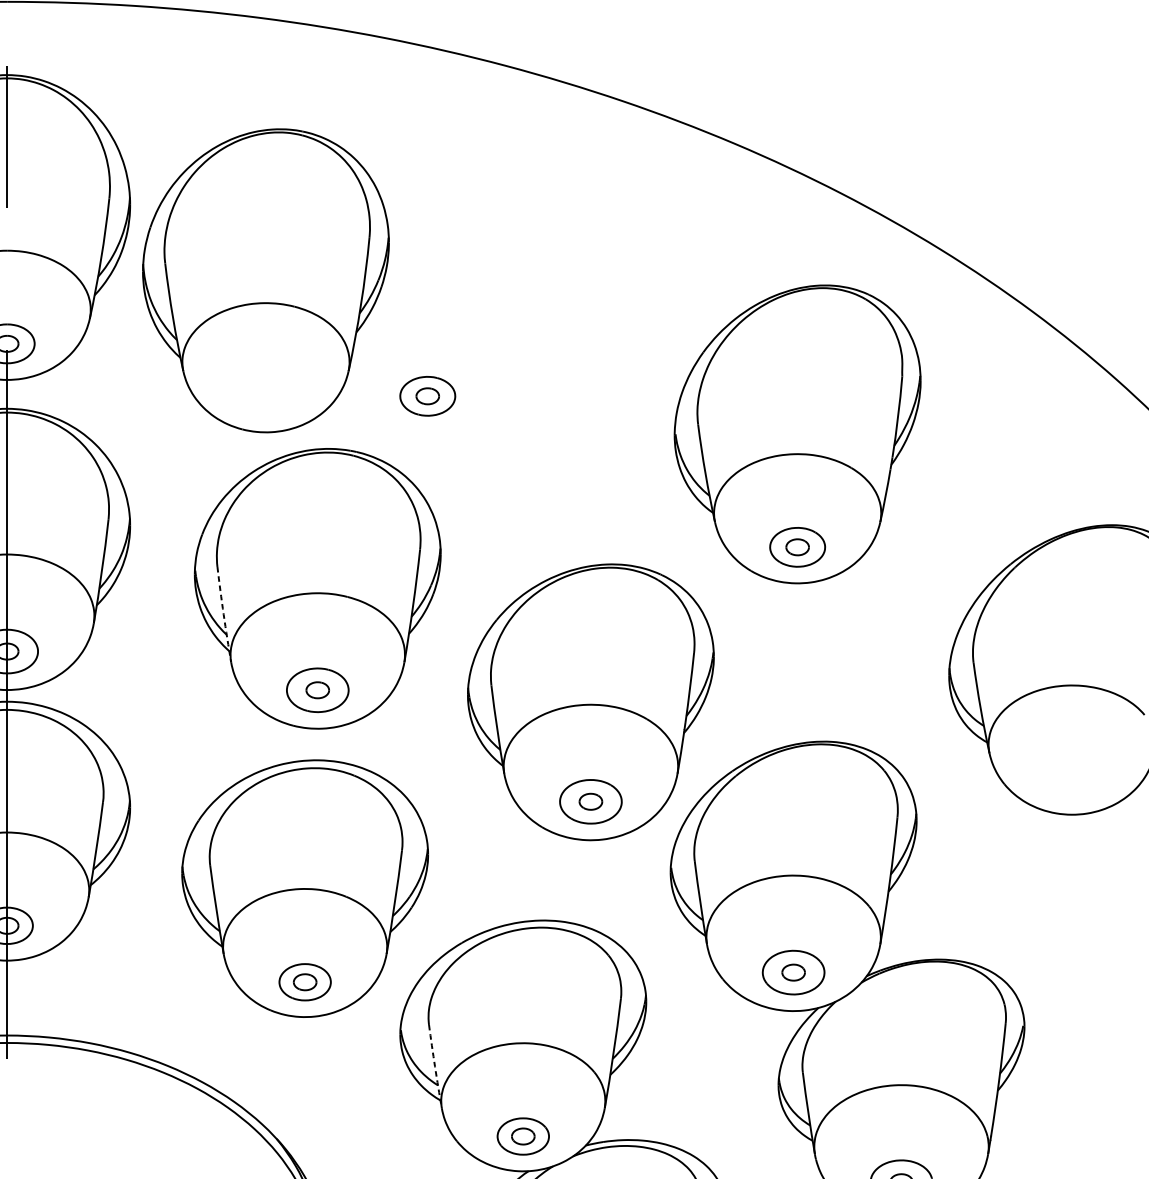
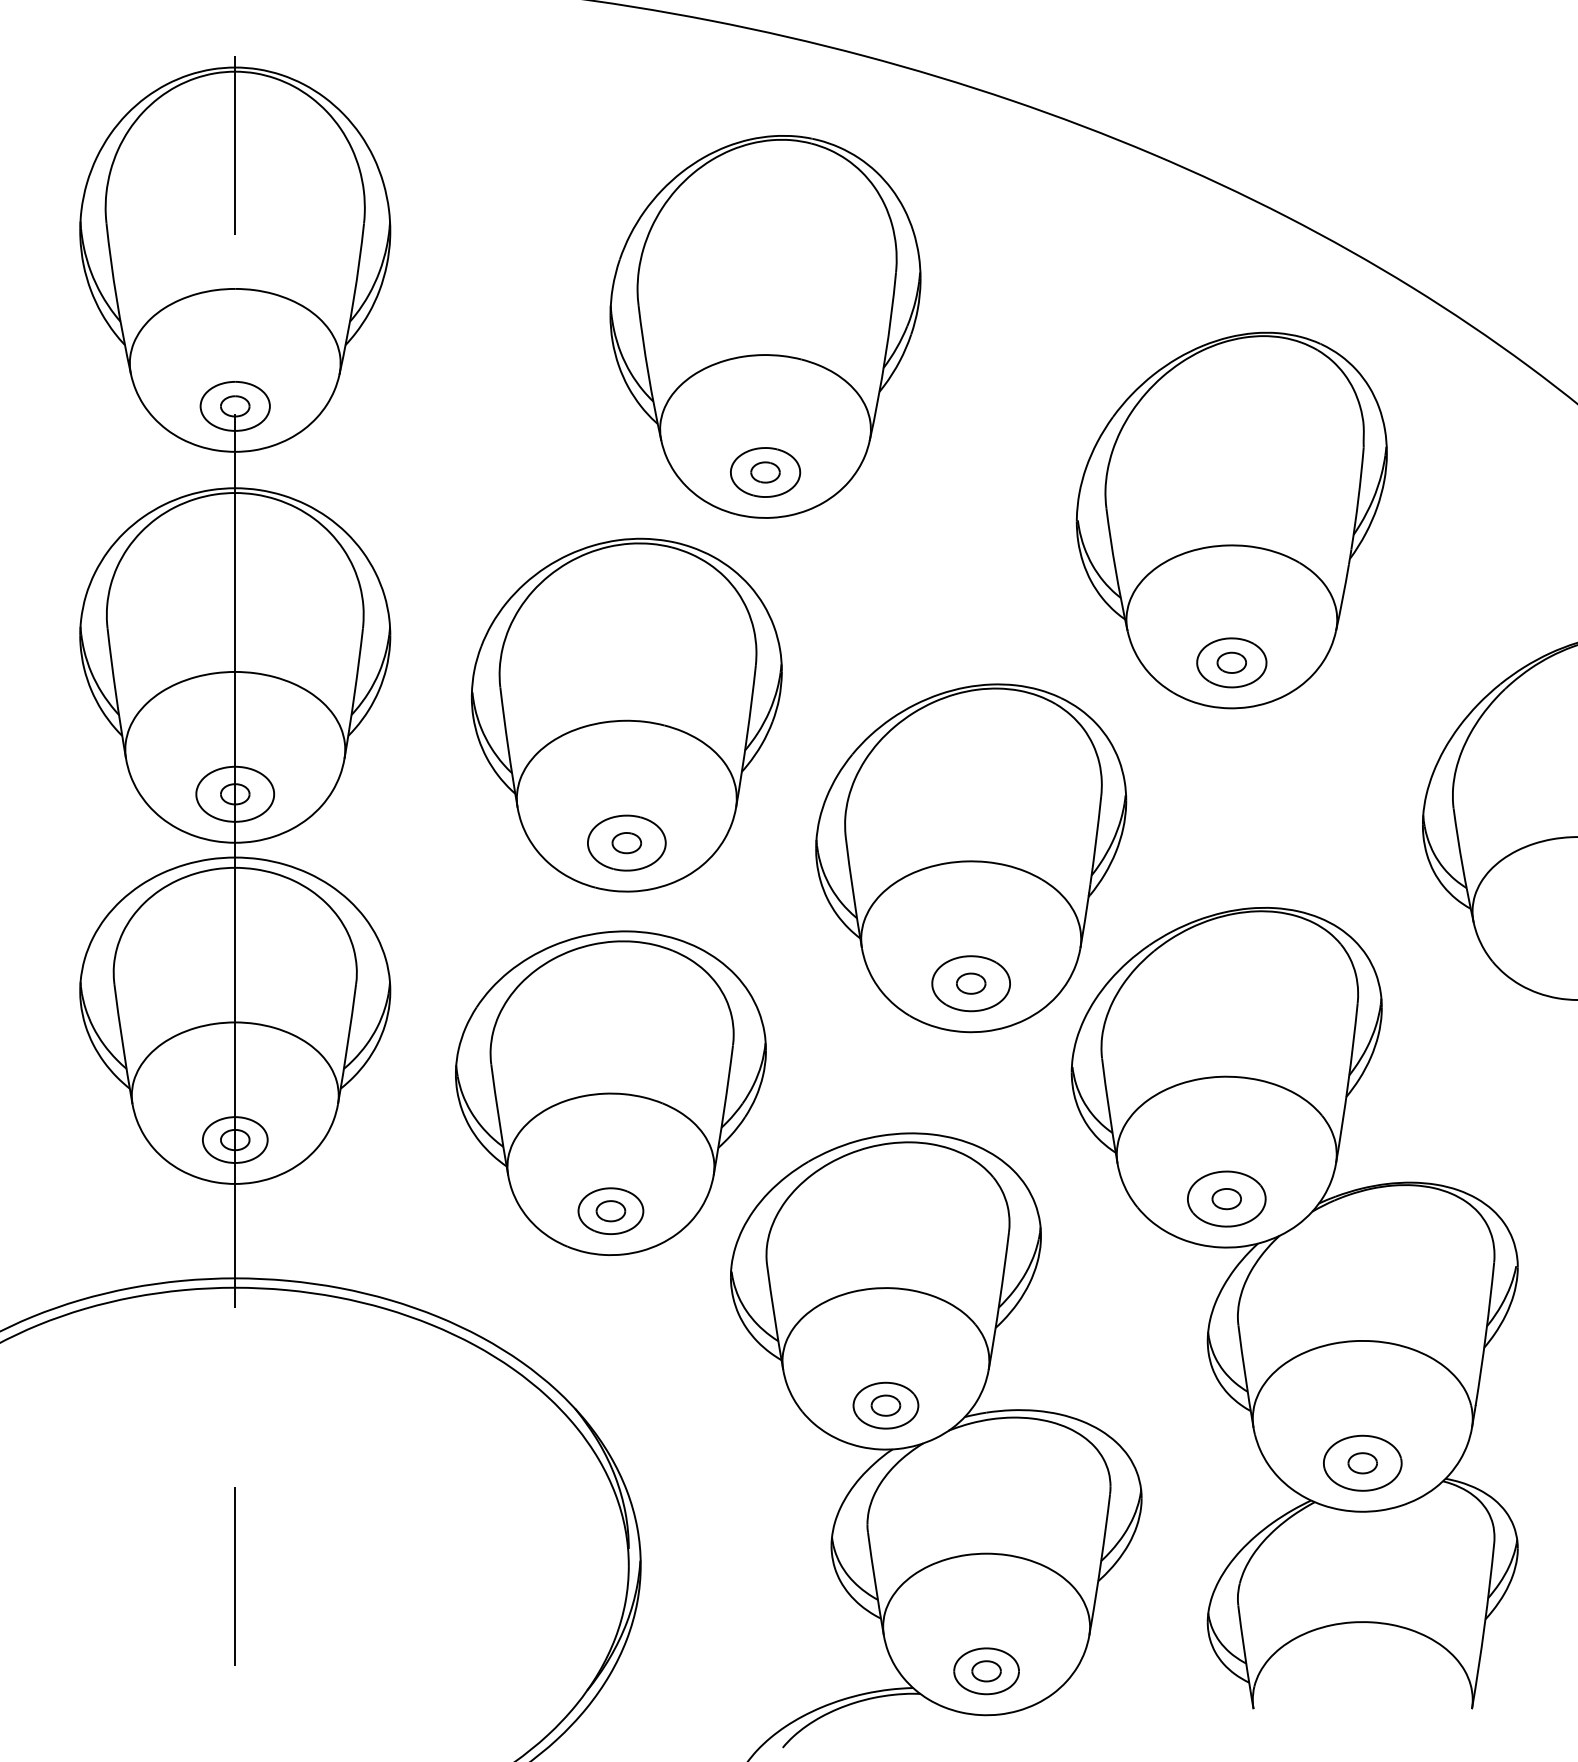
part: (265, 280) -> (765, 326), moved
arc: (223, 614) -> (508, 747), dashed -> solid
arc: (434, 1066) -> (774, 1317), dashed -> solid

